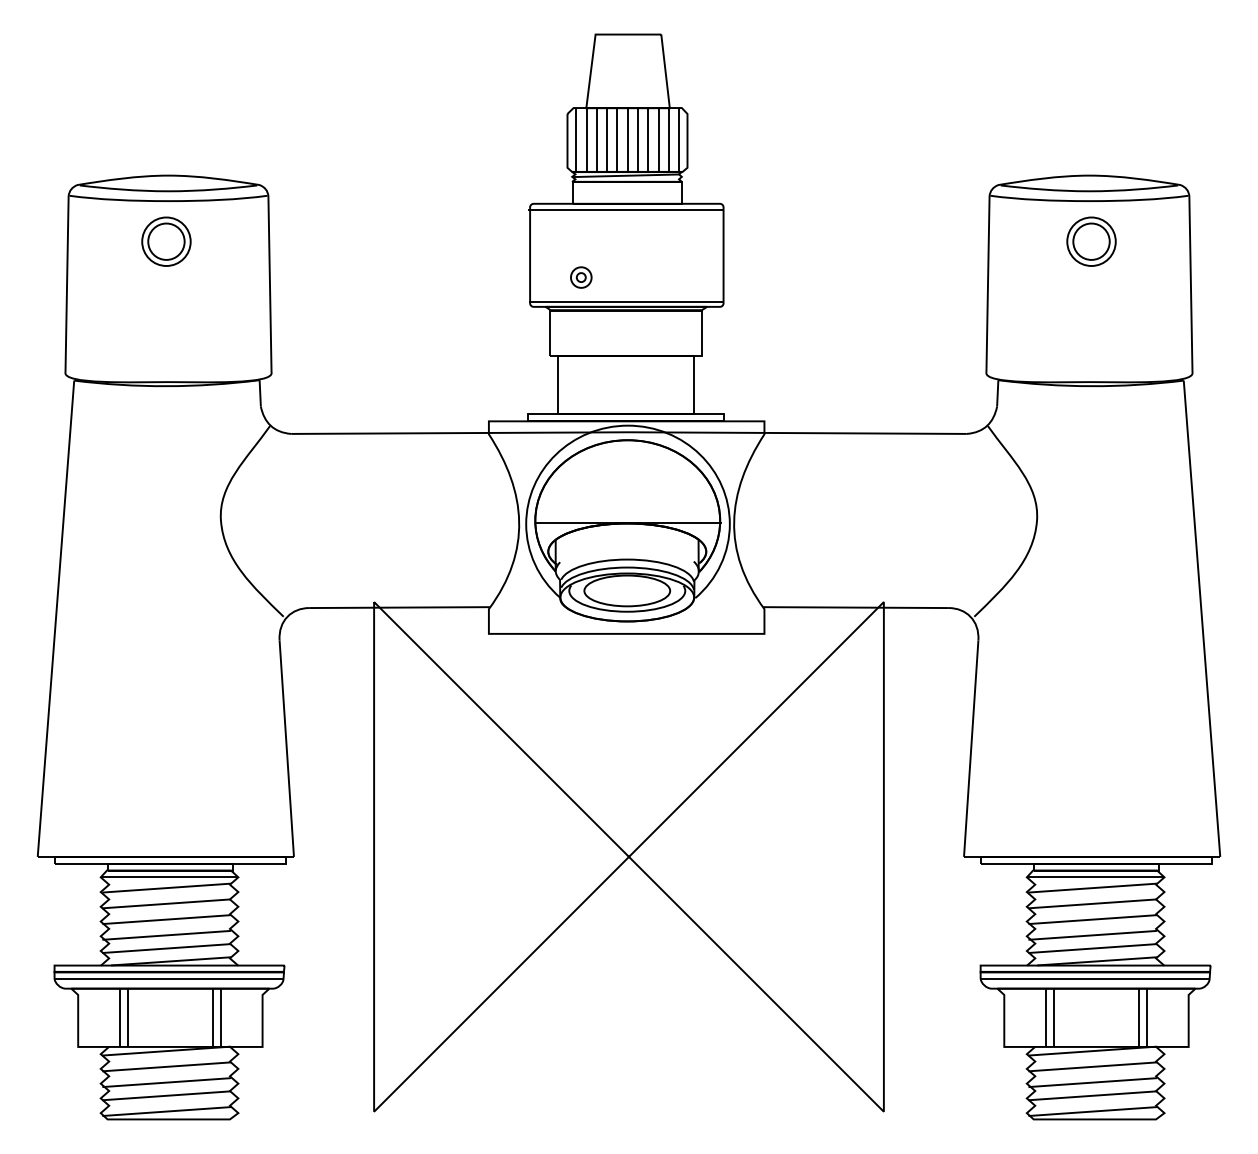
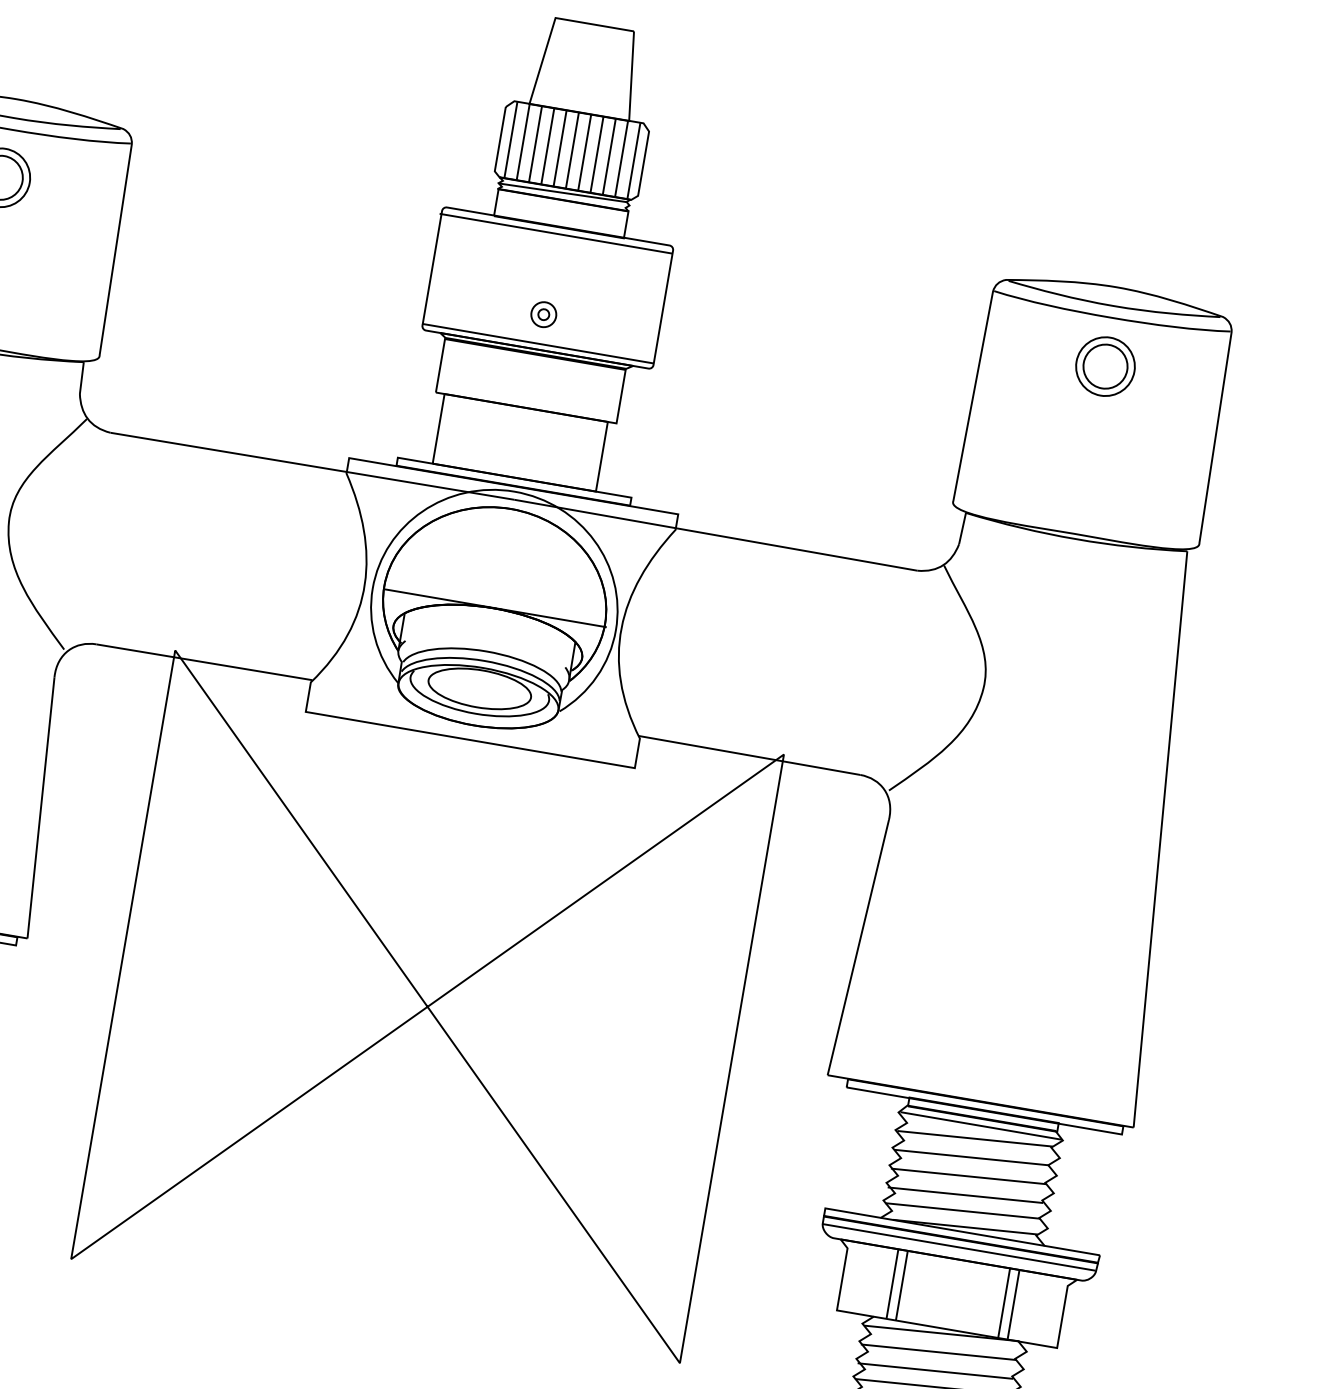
part: (581, 277) -> (544, 314), moved

